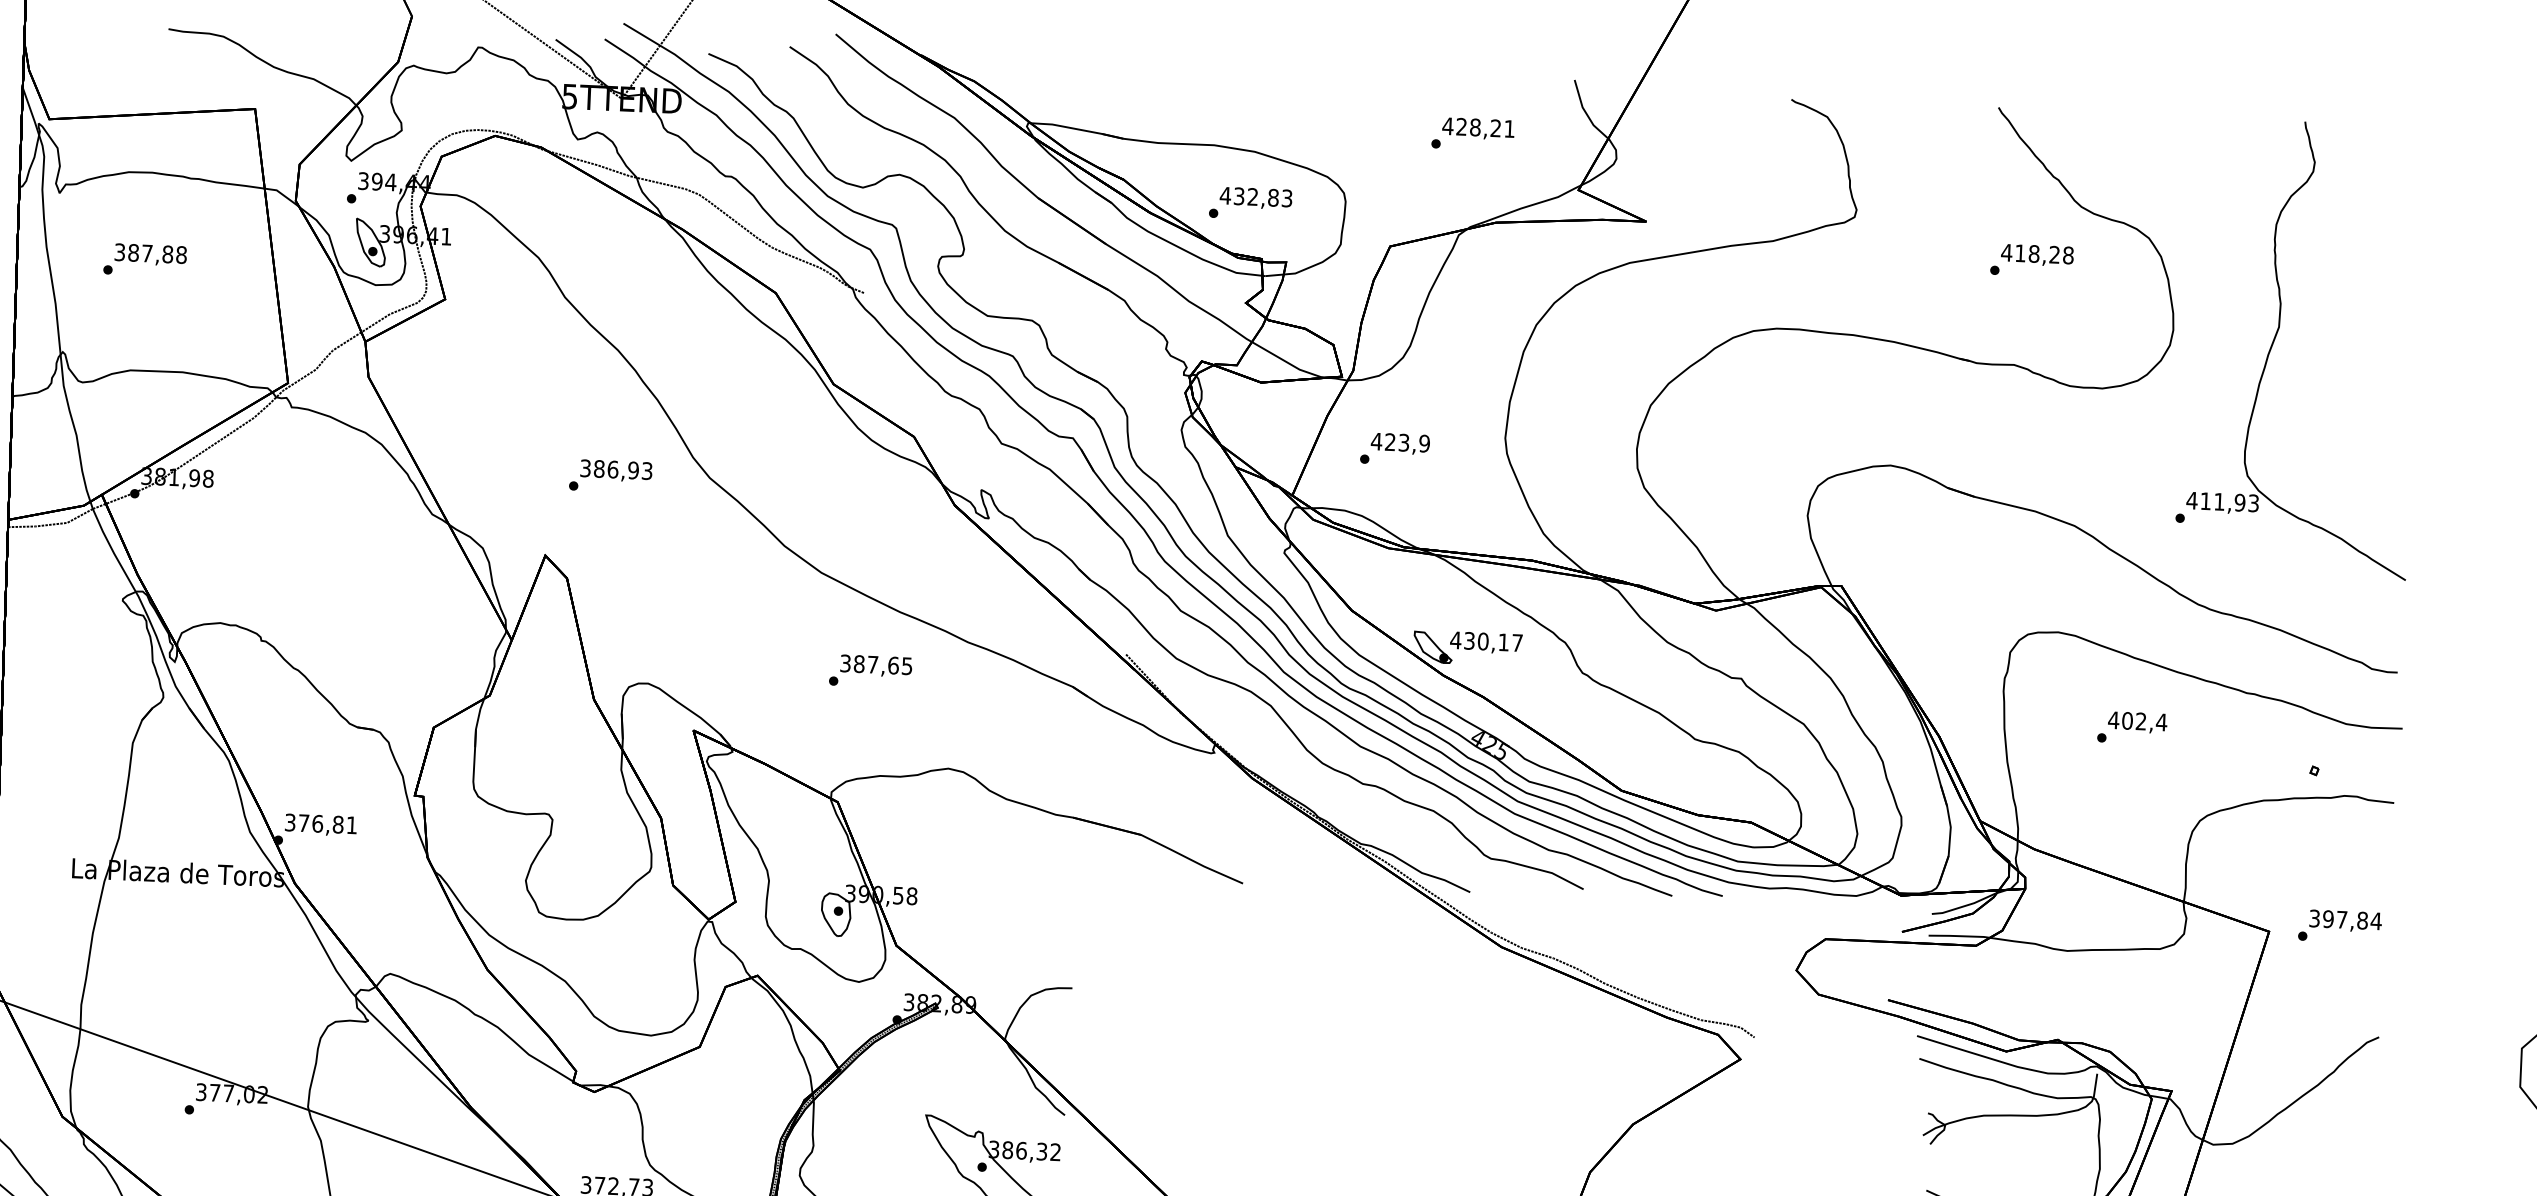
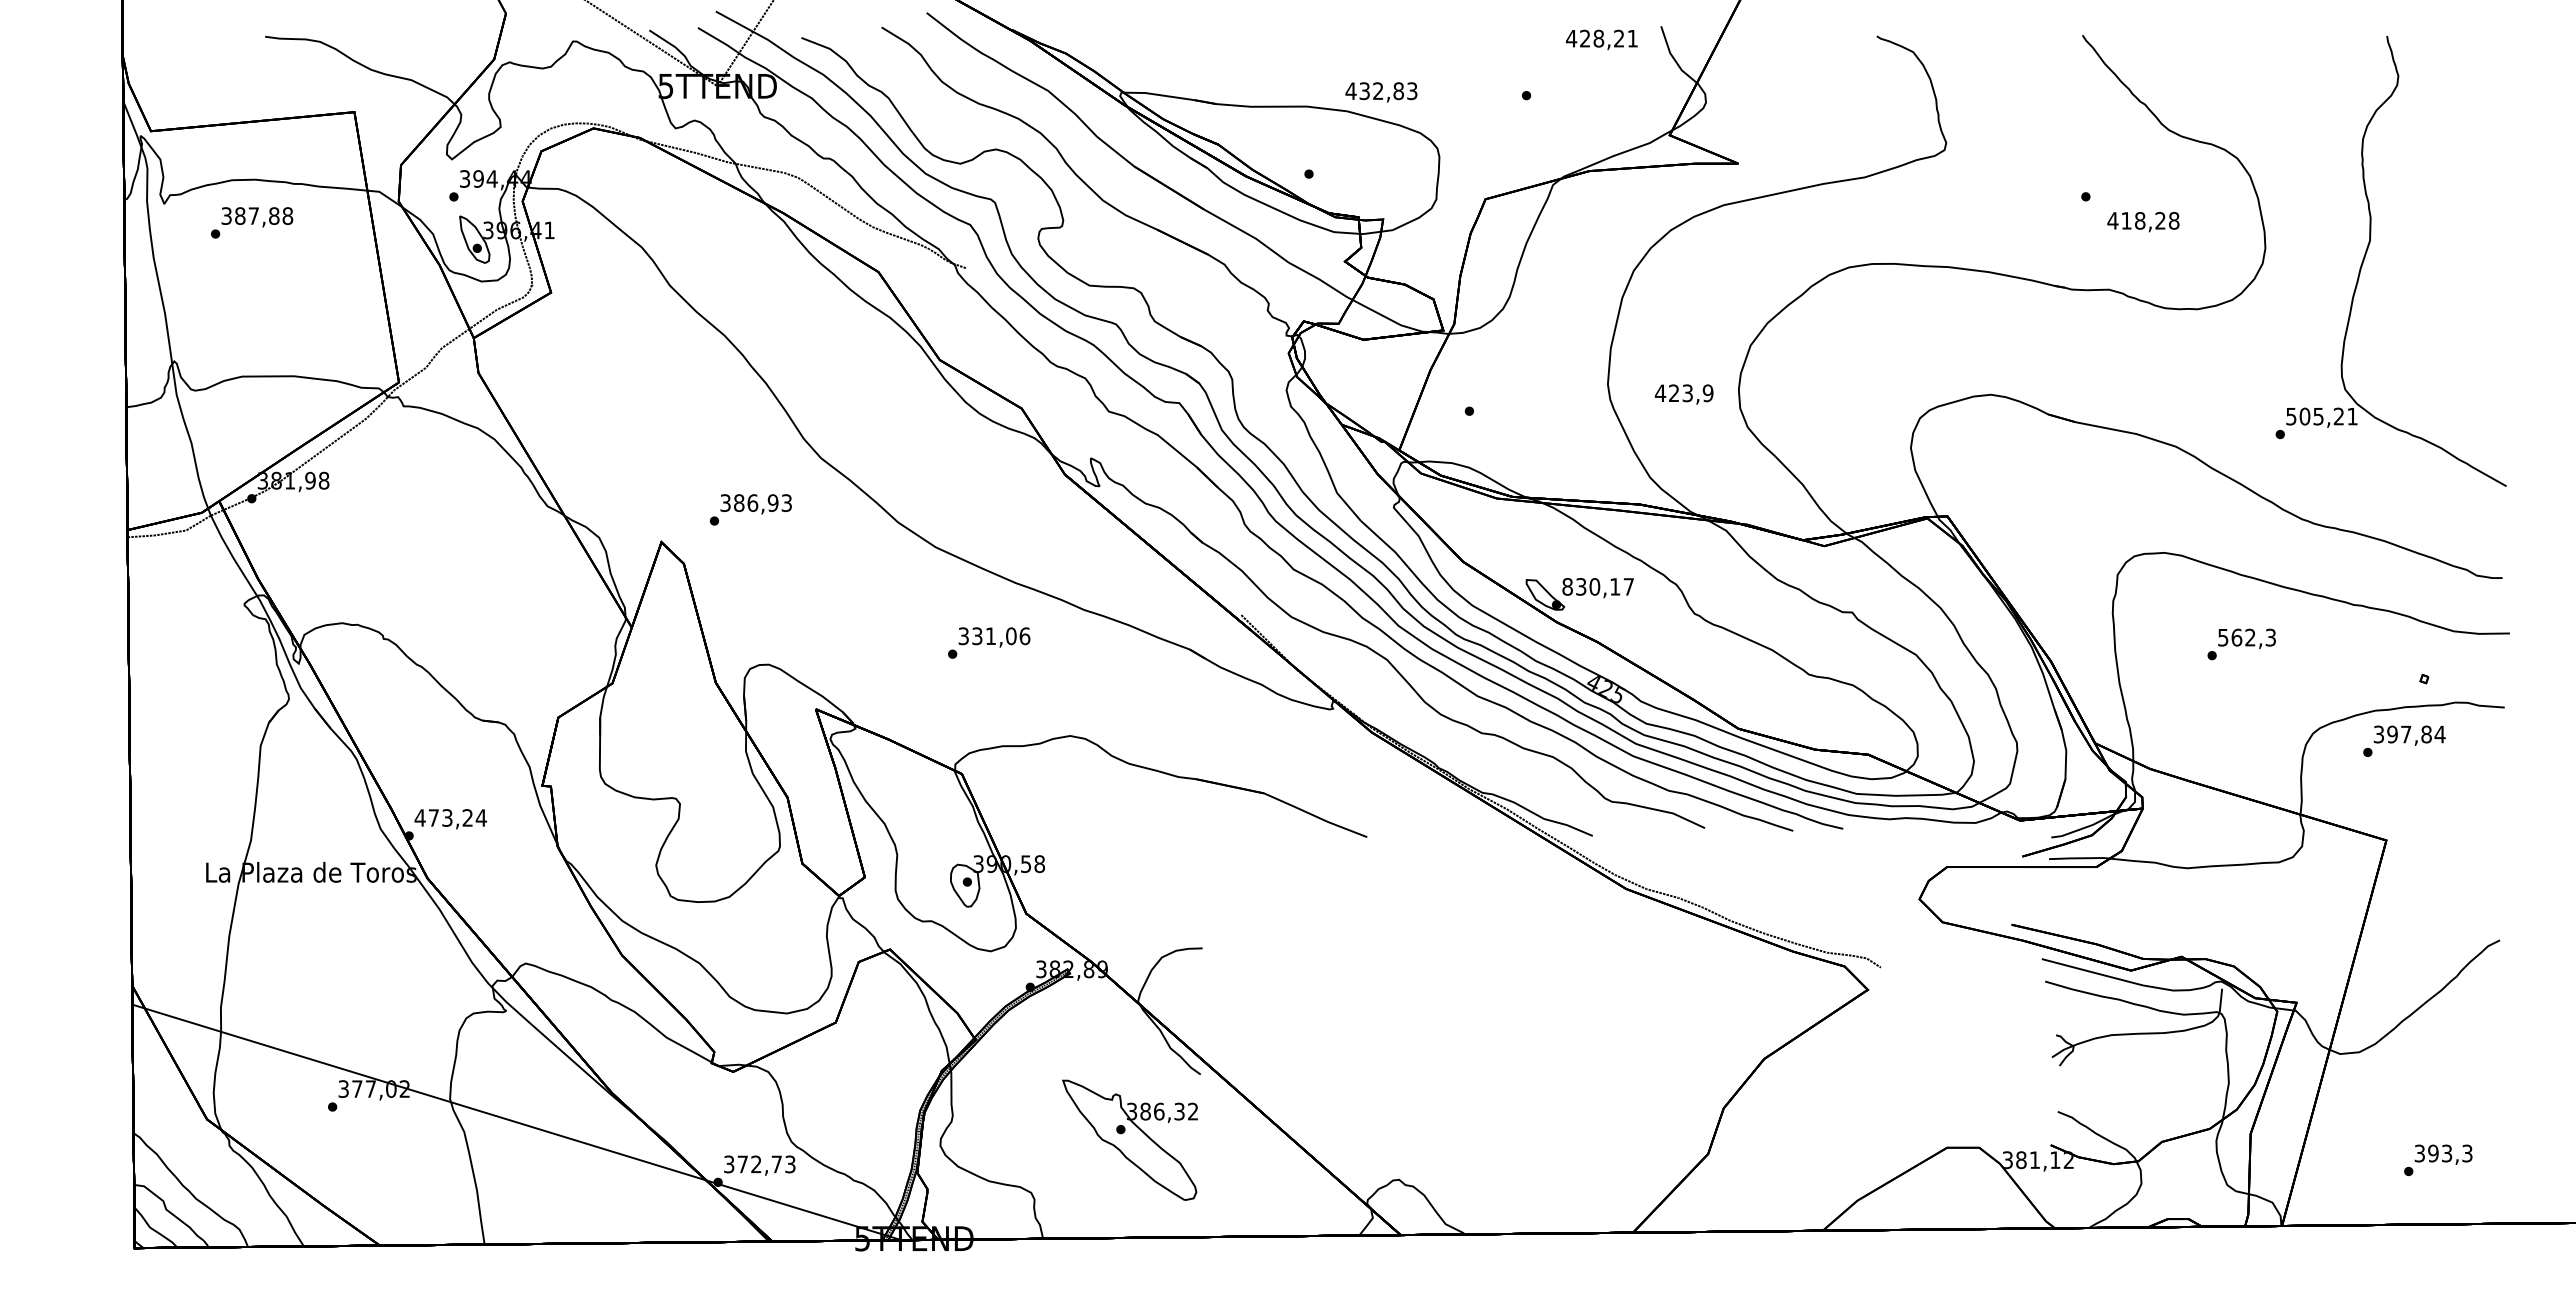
text: (1478, 128) -> (1601, 39), moved
text: (1256, 198) -> (1381, 92), moved
text: (2037, 255) -> (2143, 222), moved
text: (145, 259) -> (252, 222), moved
text: (1399, 443) -> (1683, 394), moved
text: (610, 475) -> (750, 509), moved
text: (2222, 501) -> (2321, 416), 411,93 -> 505,21
text: (1455, 639) -> (1567, 586), 430,17 -> 830,17
text: (883, 665) -> (1001, 636), 387,65 -> 331,06
text: (2137, 721) -> (2246, 637), 402,4 -> 562,3
text: (320, 823) -> (450, 817), 376,81 -> 473,24
text: (2340, 925) -> (2404, 740), moved

